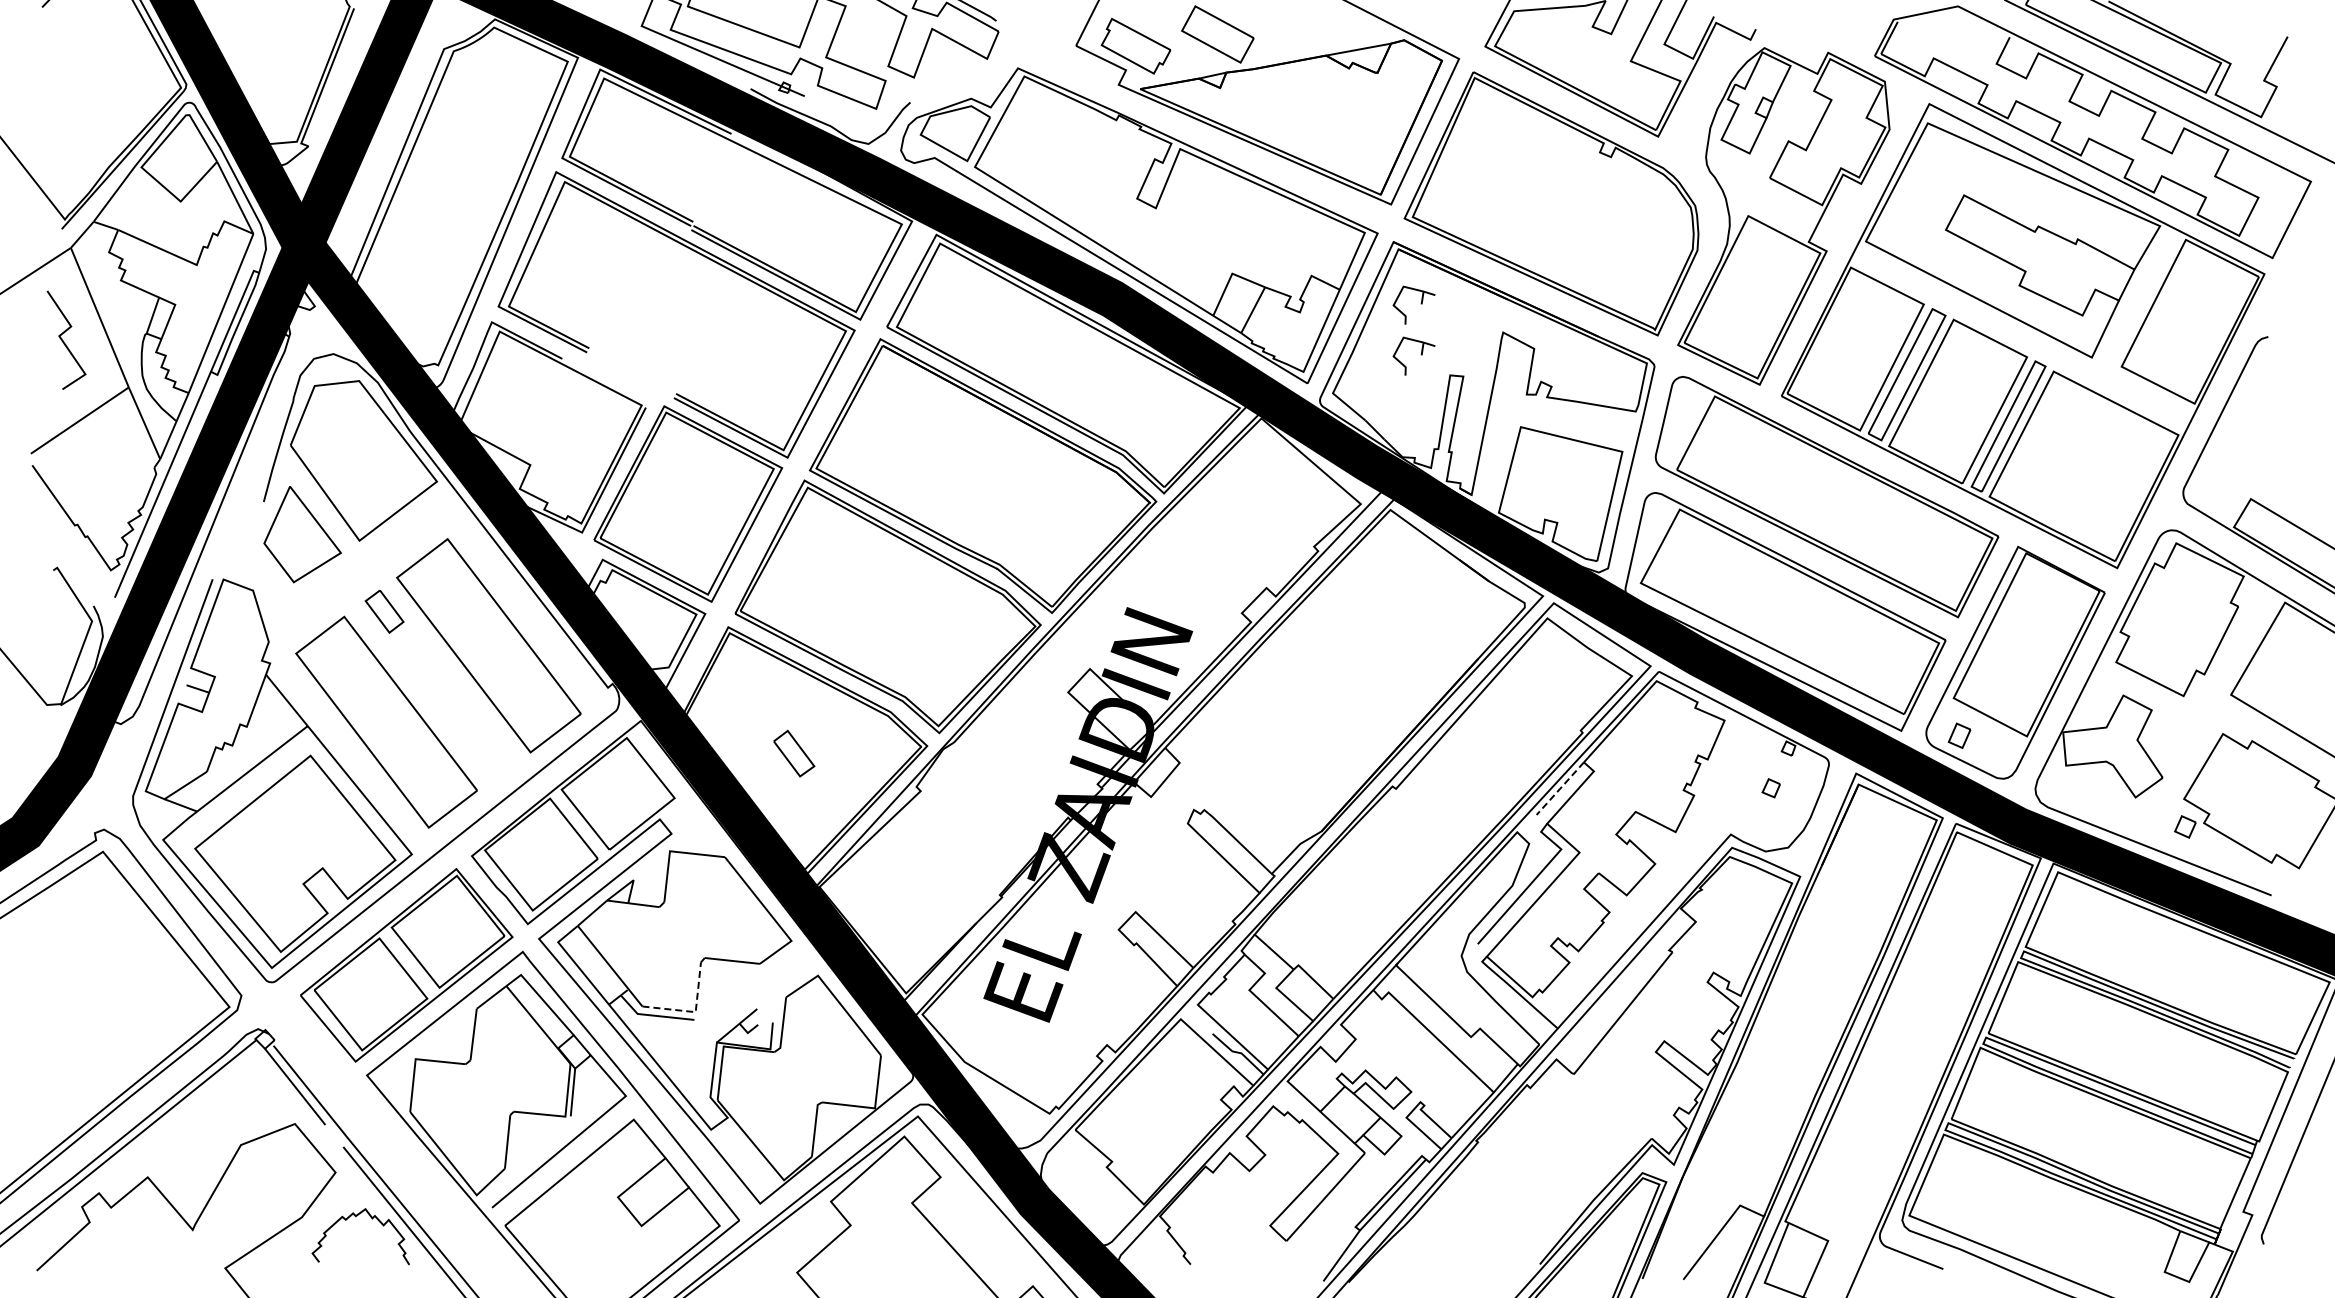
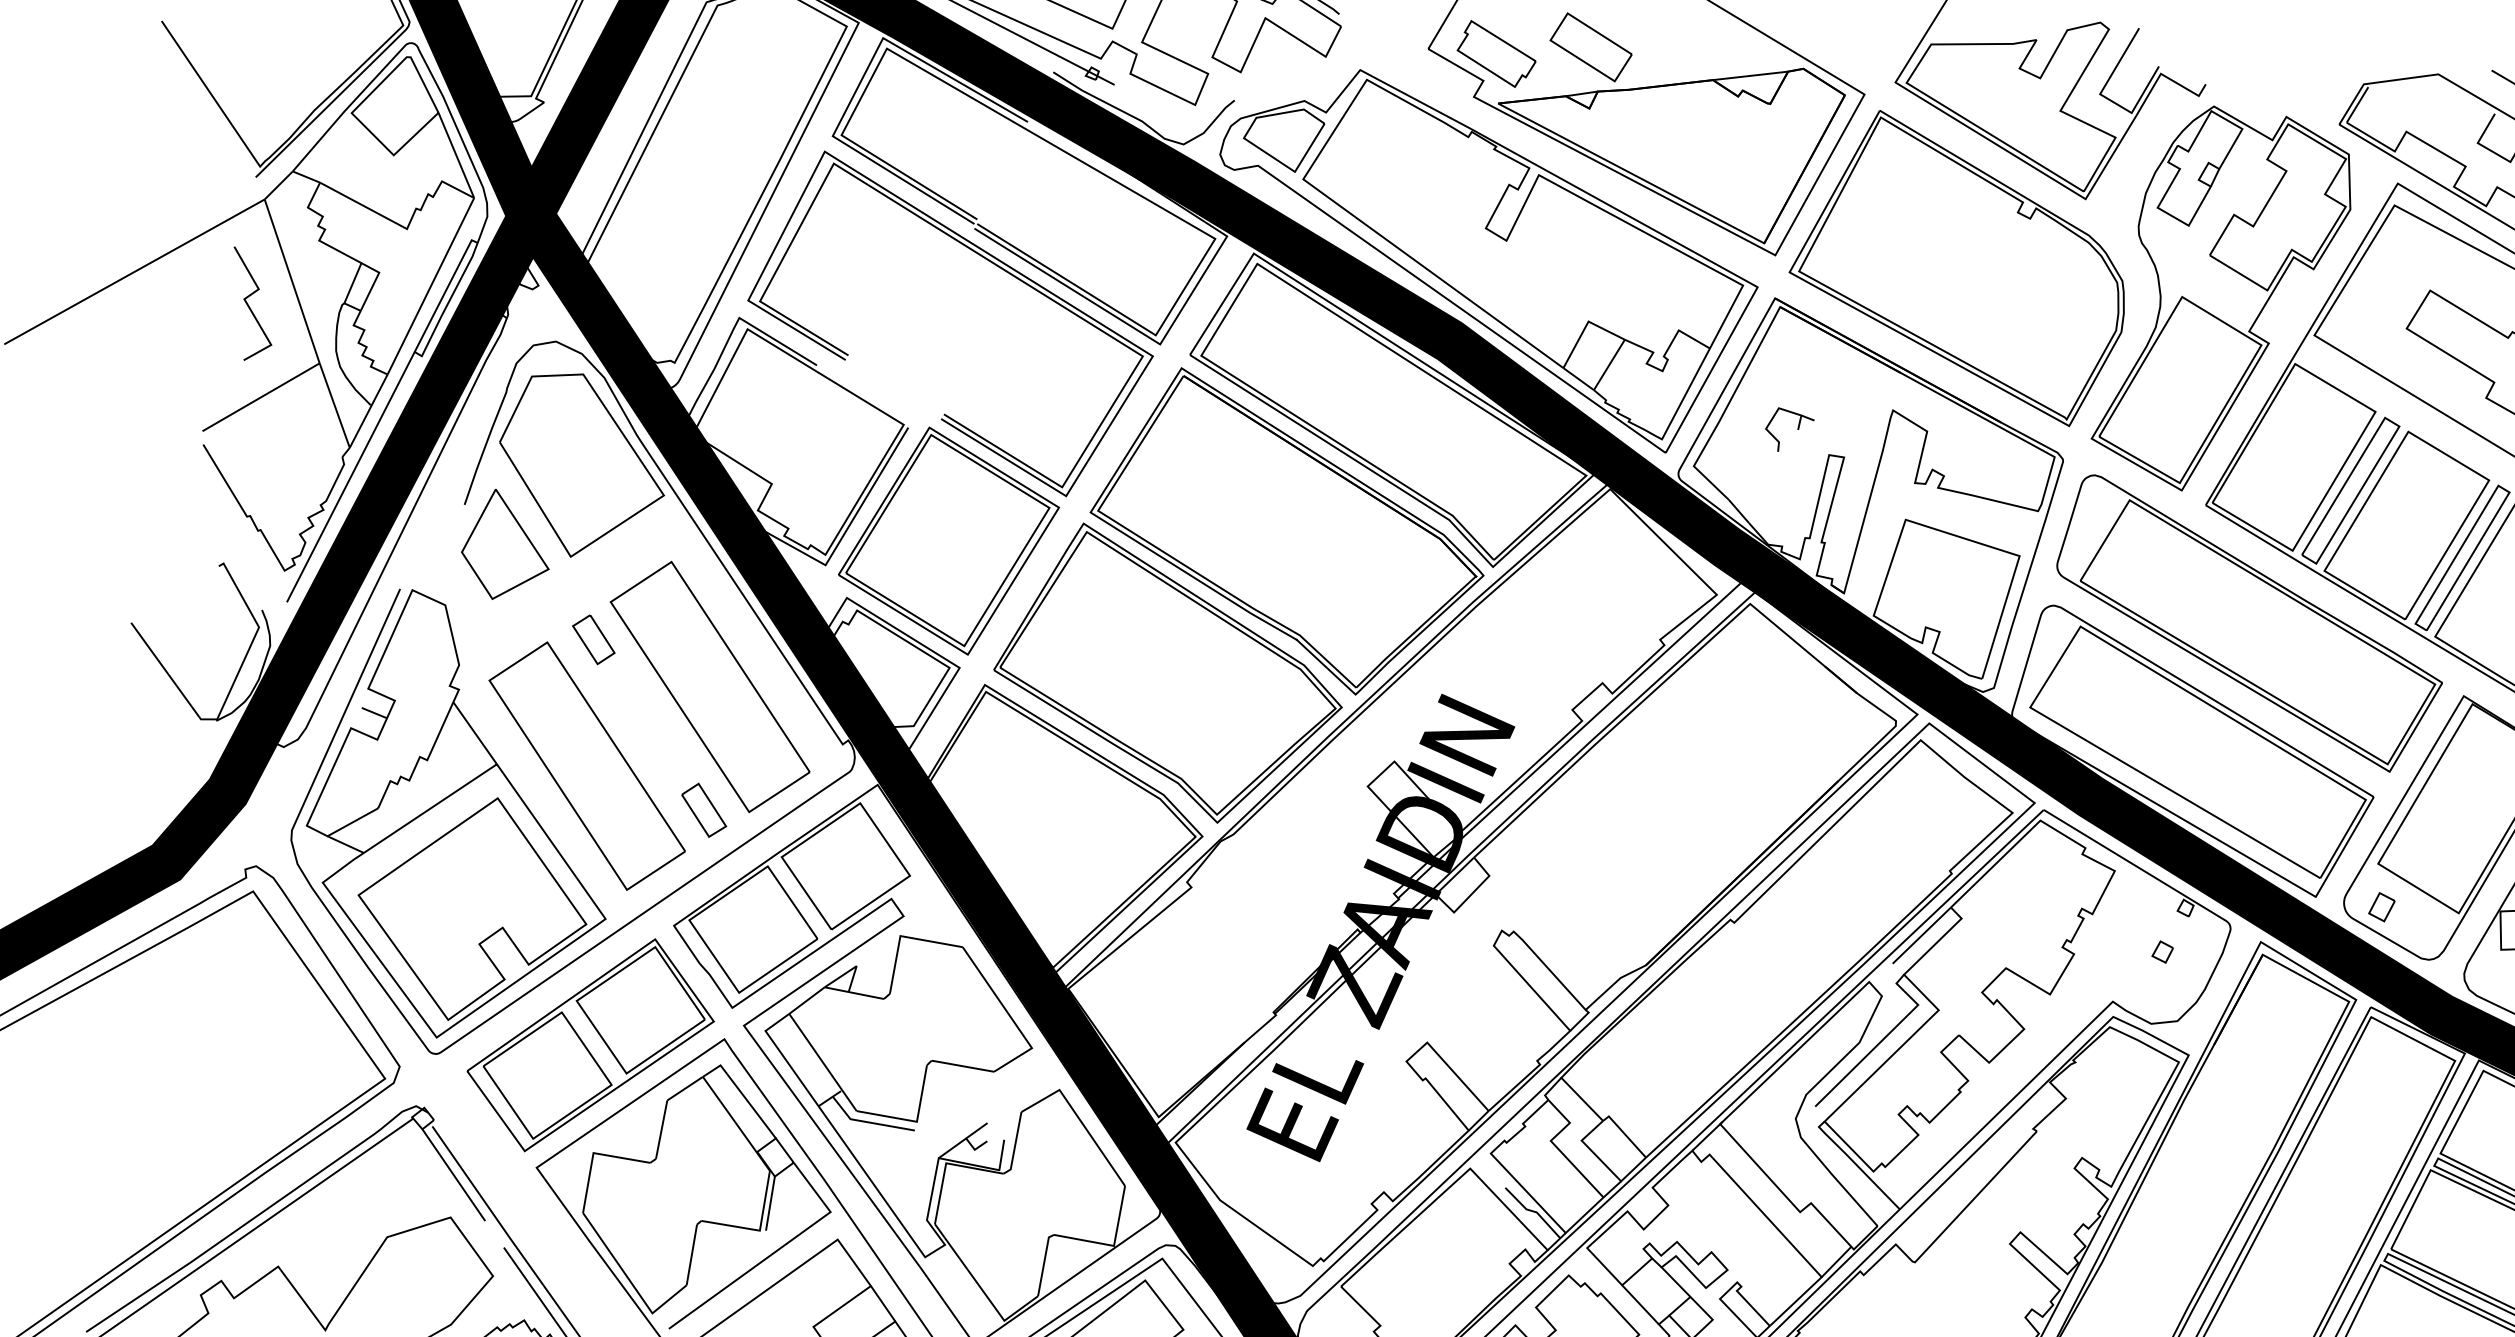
part: (1420, 303) -> (1800, 370), removed
part: (794, 753) -> (704, 810), moved
line: (1559, 789) -> (1920, 936), dashed -> solid
line: (694, 1012) -> (915, 1122), dashed -> solid

